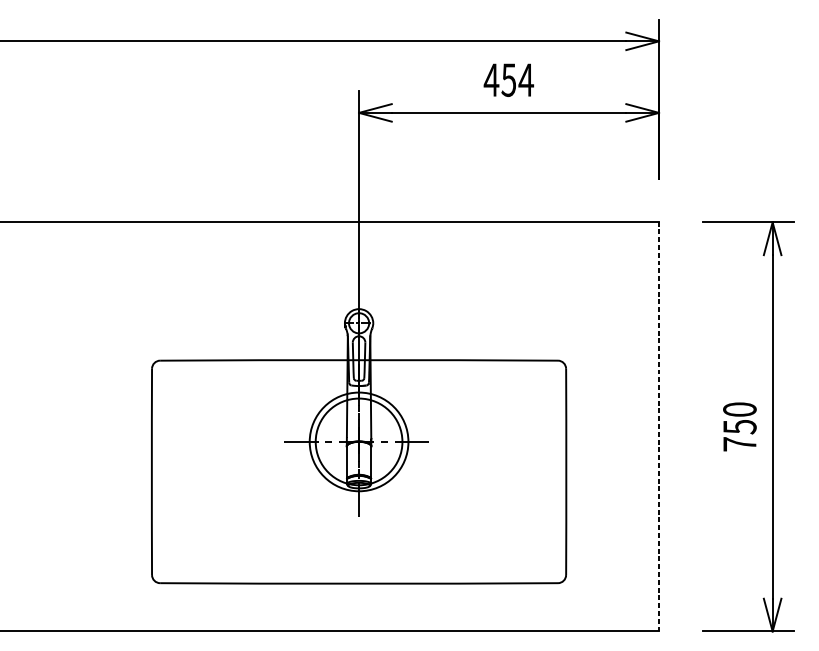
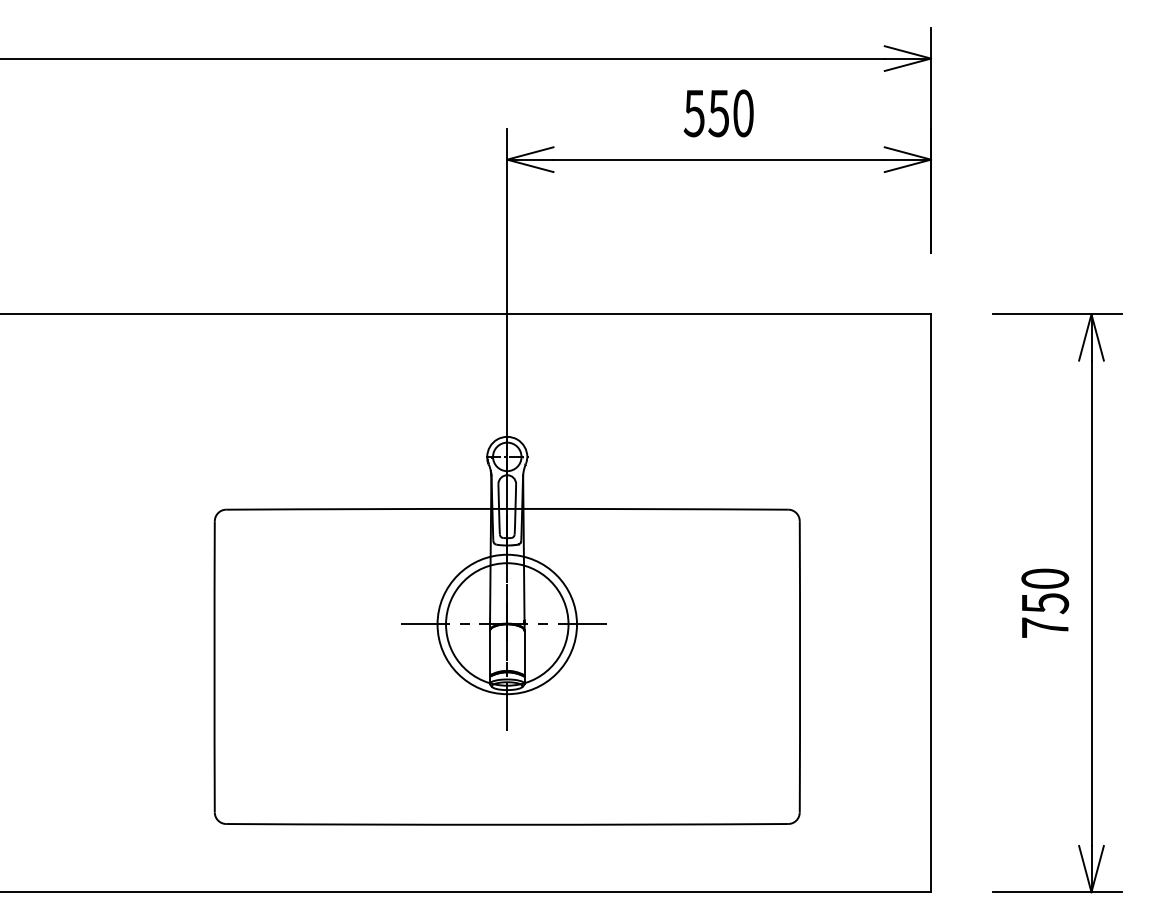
text: (508, 80) -> (718, 113), 454 -> 550
line: (659, 427) -> (931, 603), dashed -> solid

